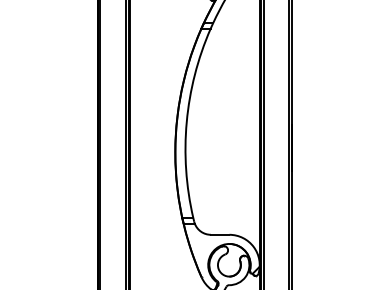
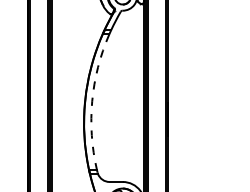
arc: (186, 122) -> (92, 101), solid -> dashed

